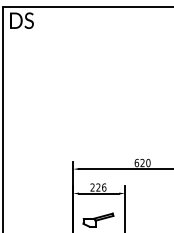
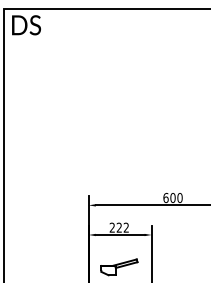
text: (142, 162) -> (172, 197), 620 -> 600
text: (104, 187) -> (126, 227), 226 -> 222

